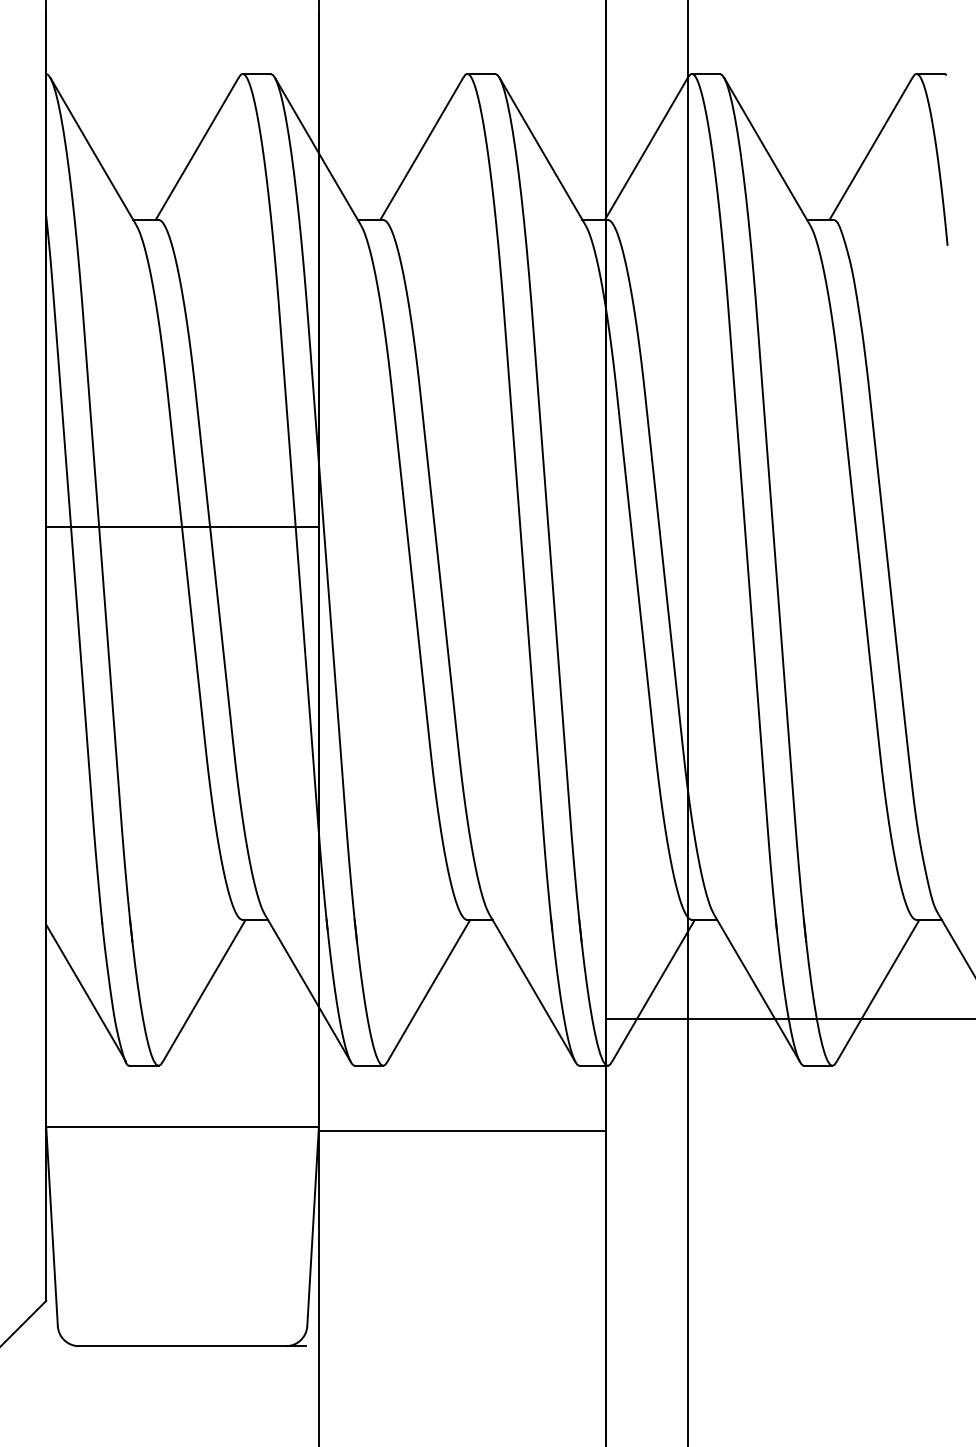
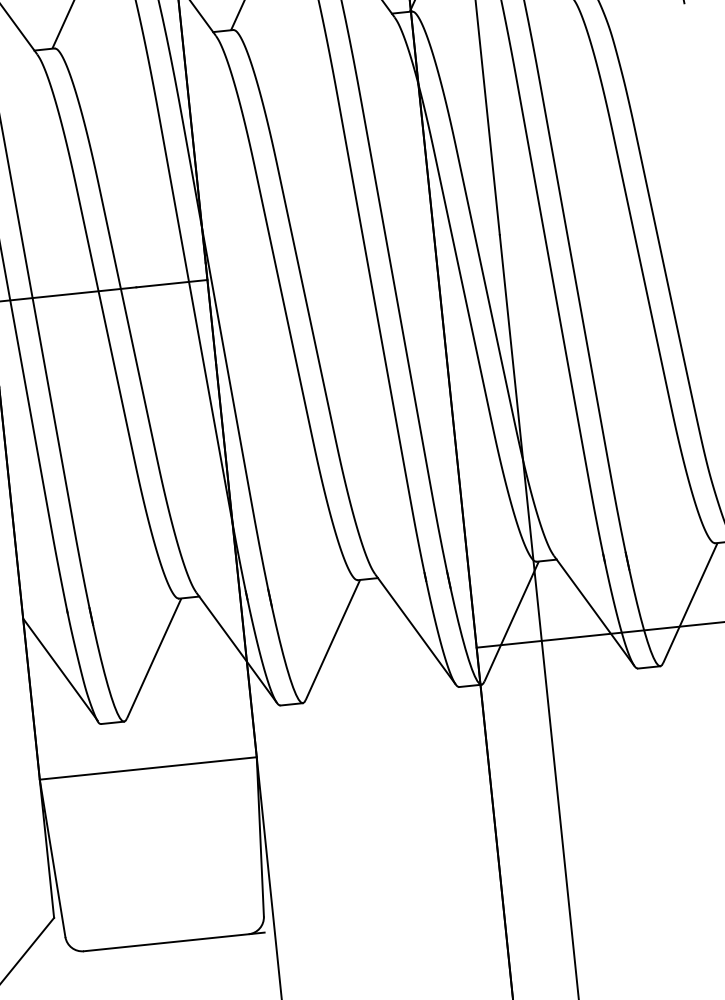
line: (462, 1130) -> (371, 748), removed

